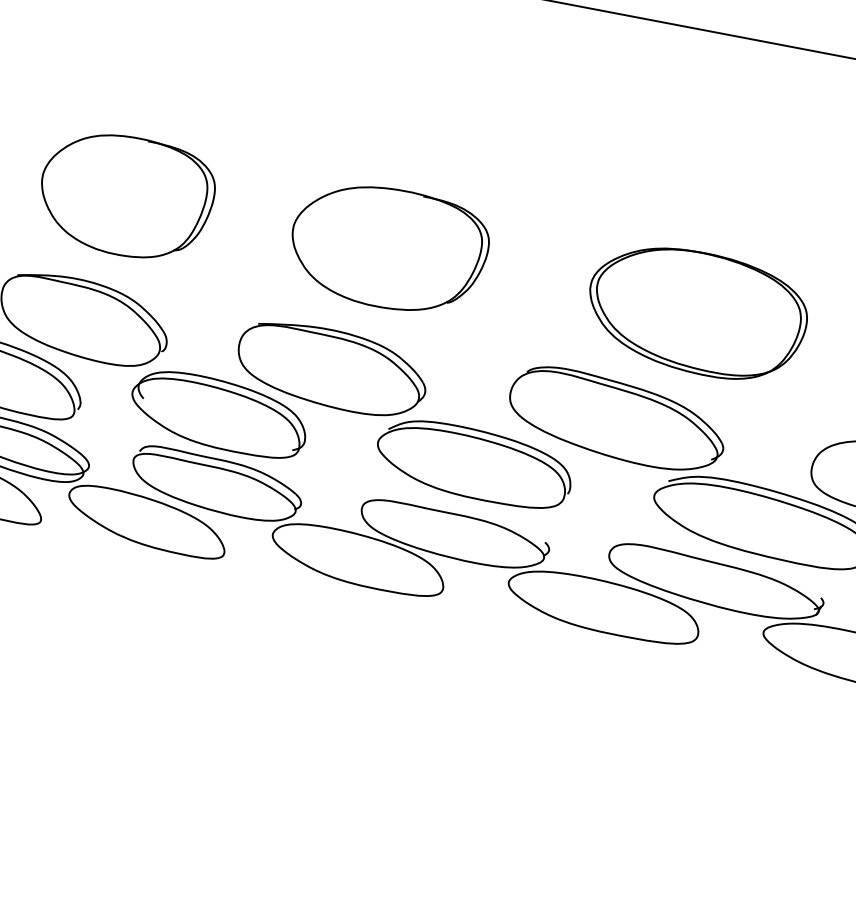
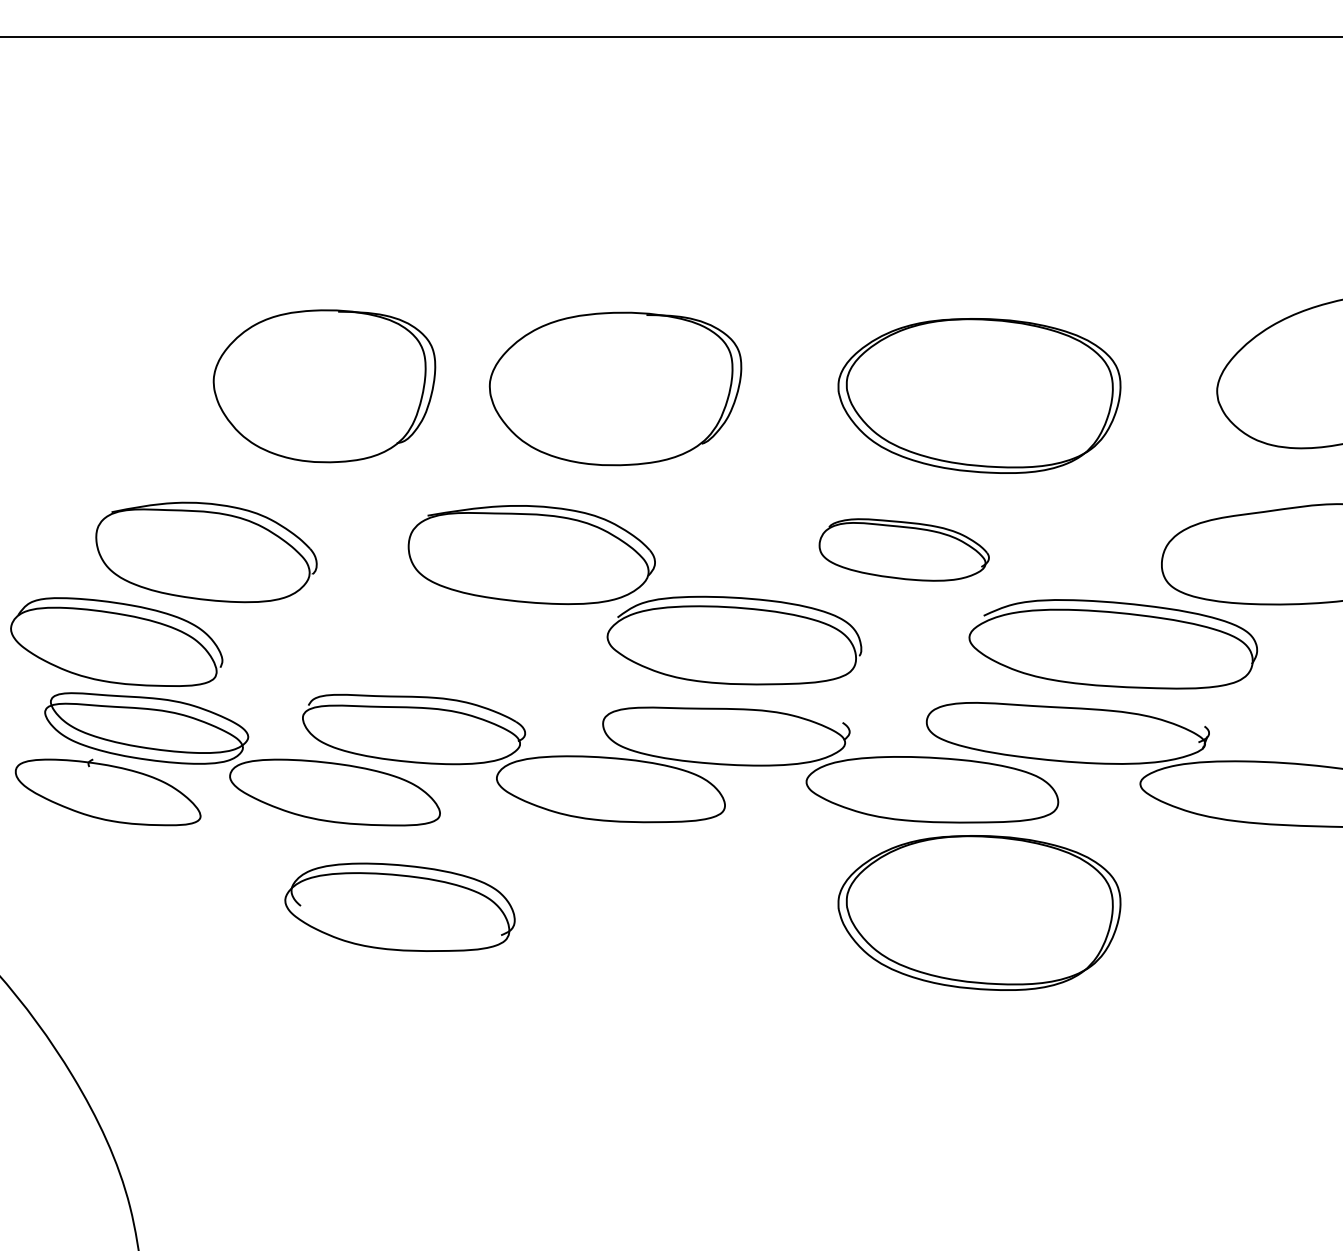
part: (126, 196) -> (324, 386), moved
part: (388, 248) -> (615, 388), moved
part: (218, 413) -> (399, 906), moved
part: (617, 419) -> (904, 549), size x0.6
part: (621, 707) -> (979, 912), added

